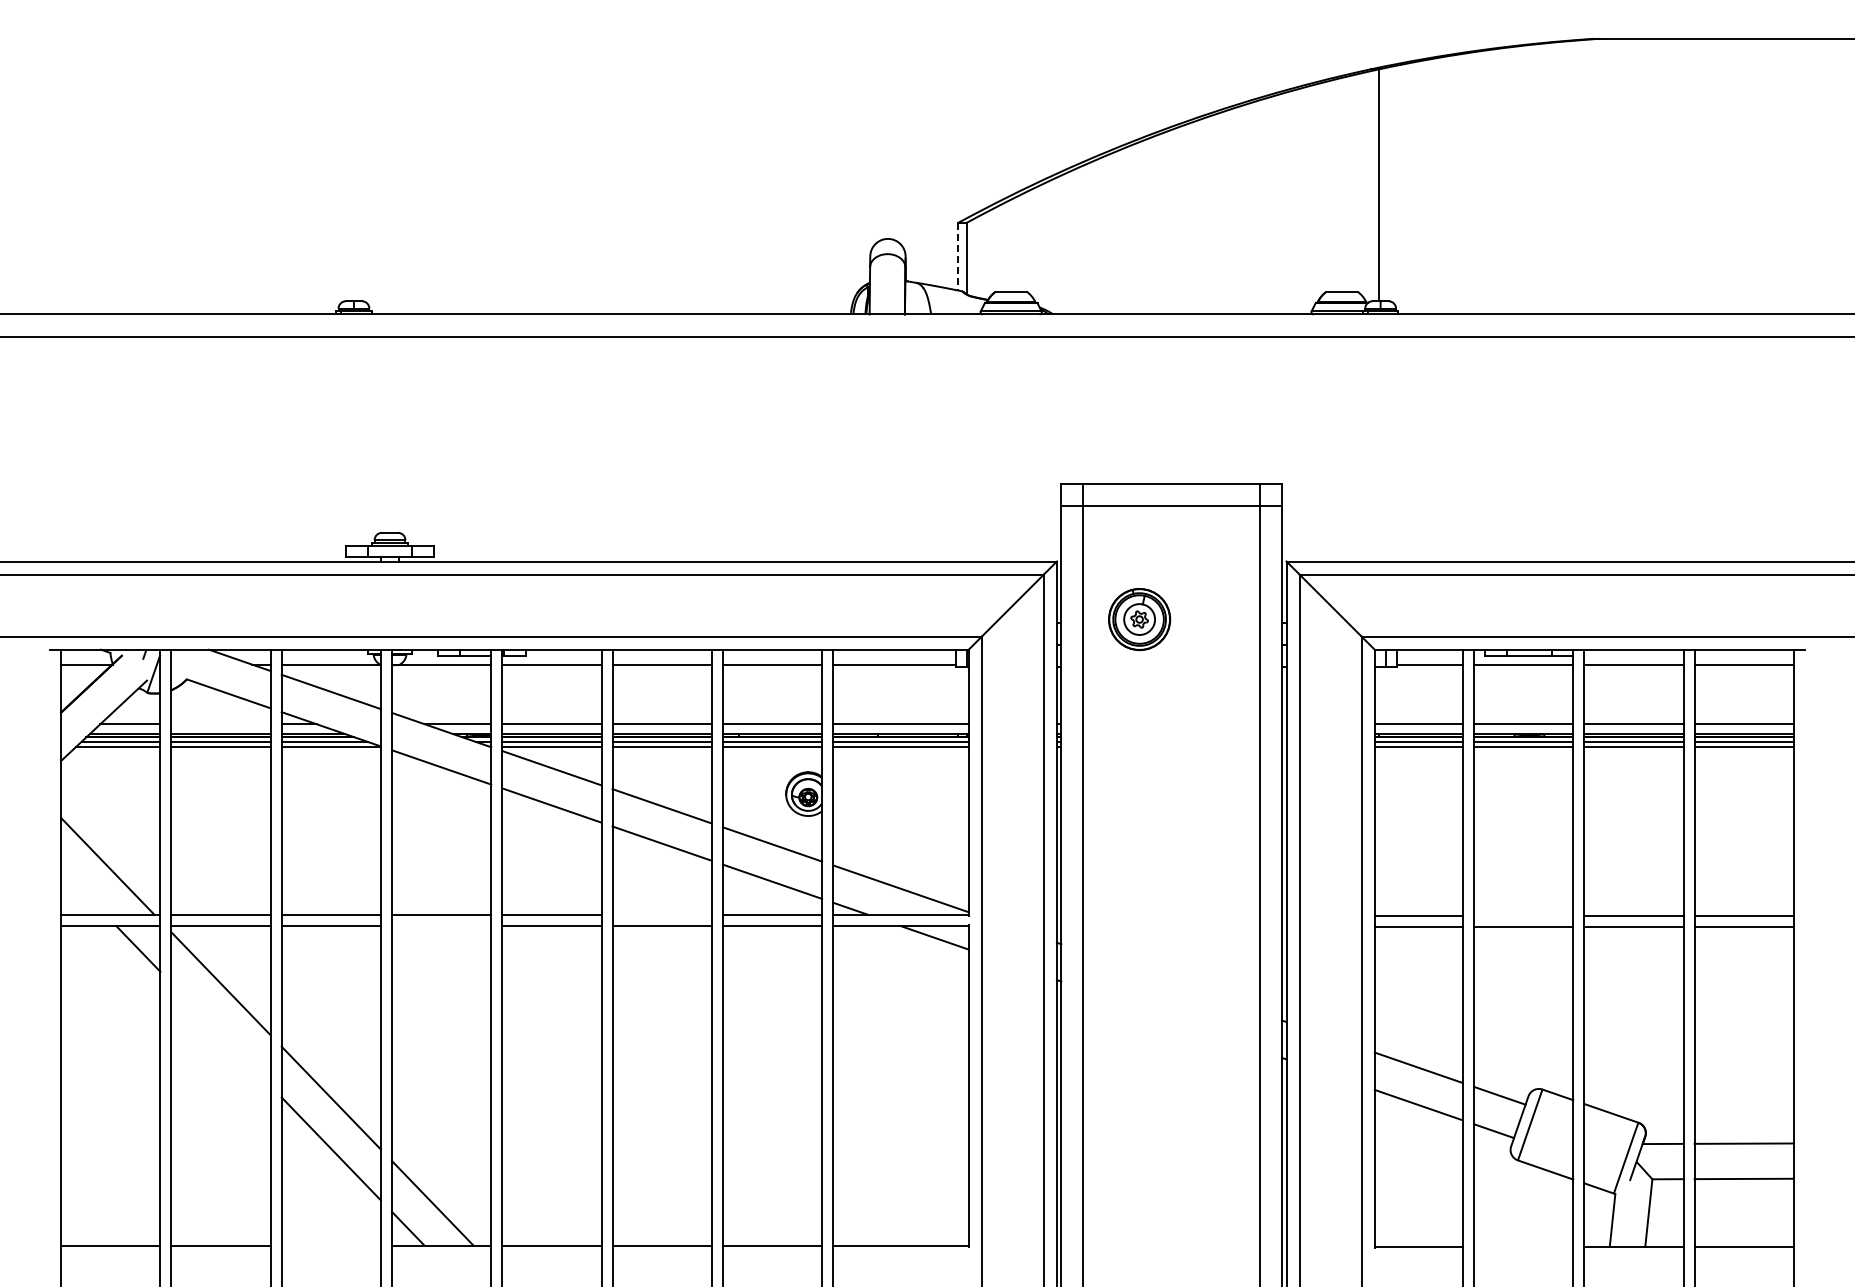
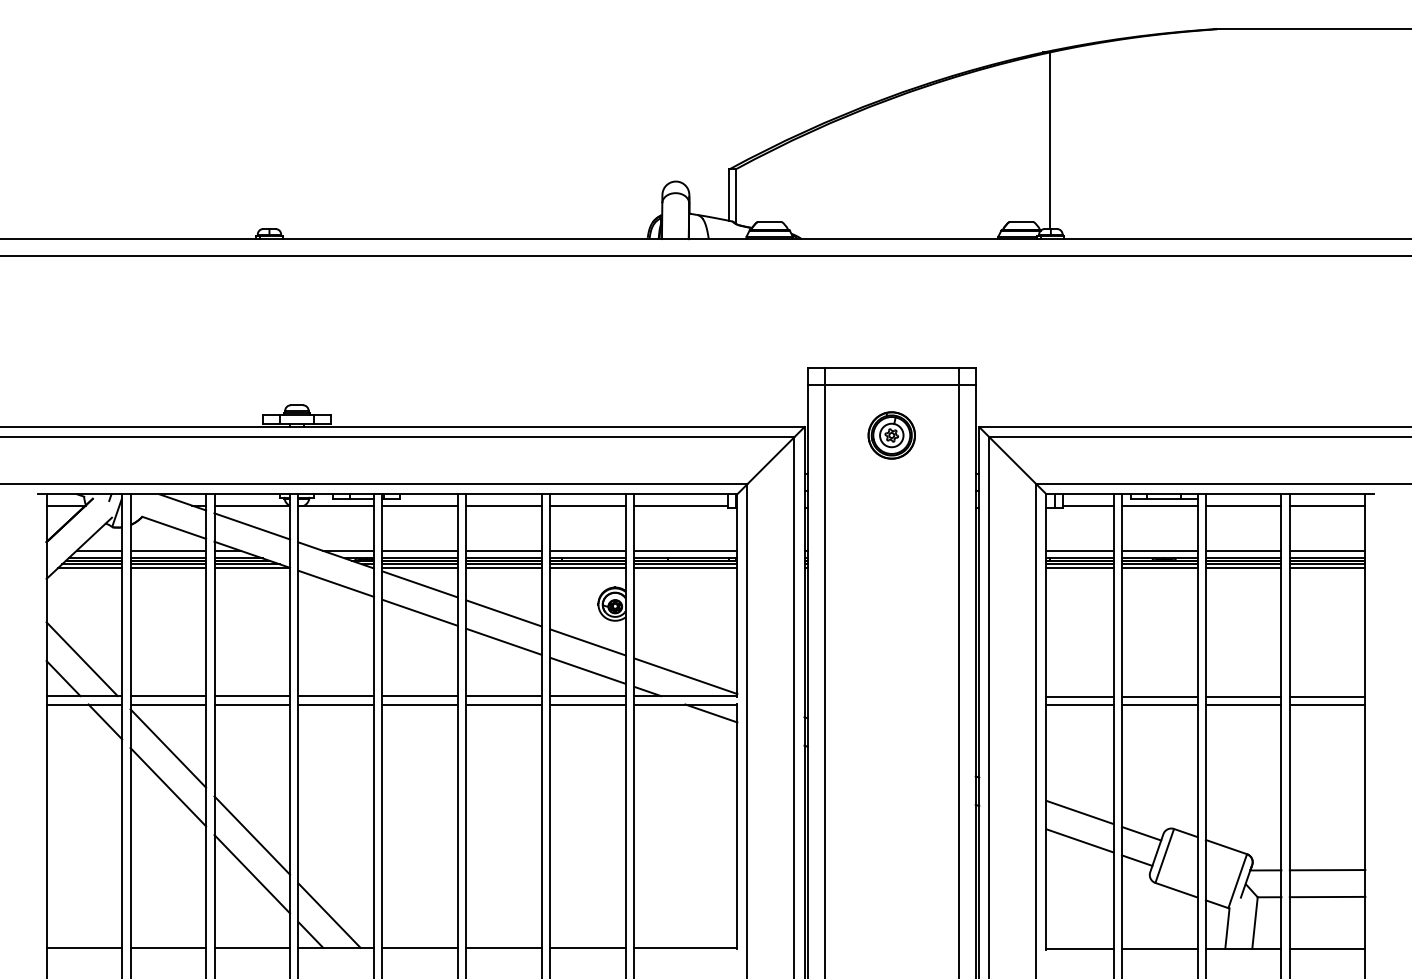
line: (958, 256) -> (729, 194), dashed -> solid
part: (1139, 619) -> (891, 435), moved
line: (220, 724) -> (167, 551), added
line: (83, 891) -> (63, 678), added
line: (661, 914) -> (503, 695), added
line: (1523, 916) -> (1159, 697), added
line: (441, 925) -> (336, 704), added
line: (220, 1034) -> (167, 787), added
line: (330, 1245) -> (251, 947), added
line: (1523, 1246) -> (1159, 948), added

